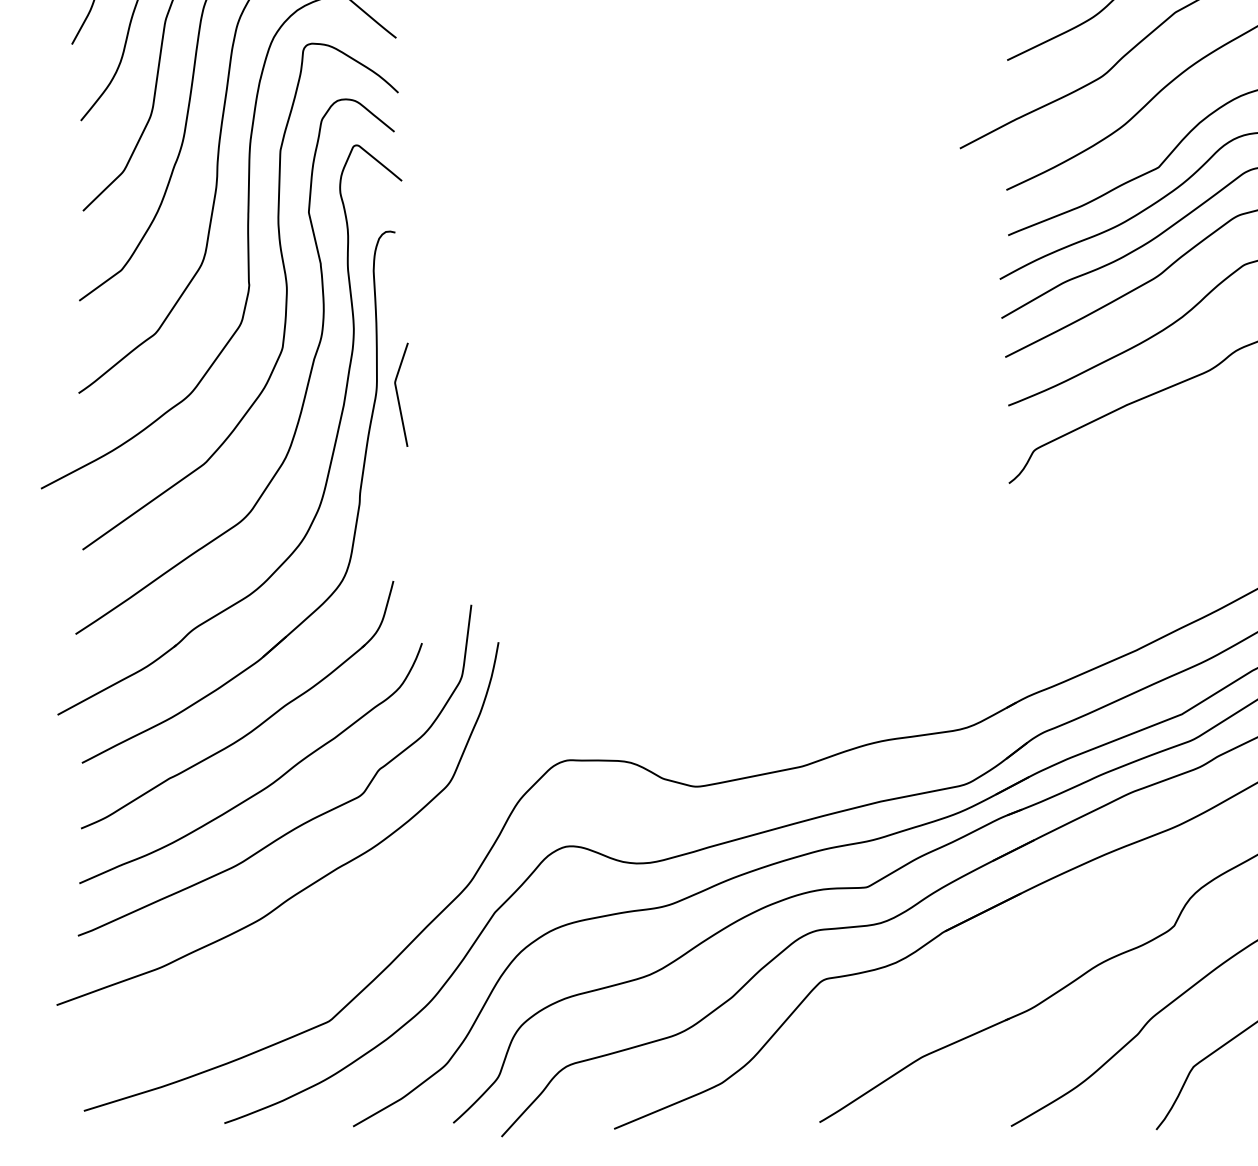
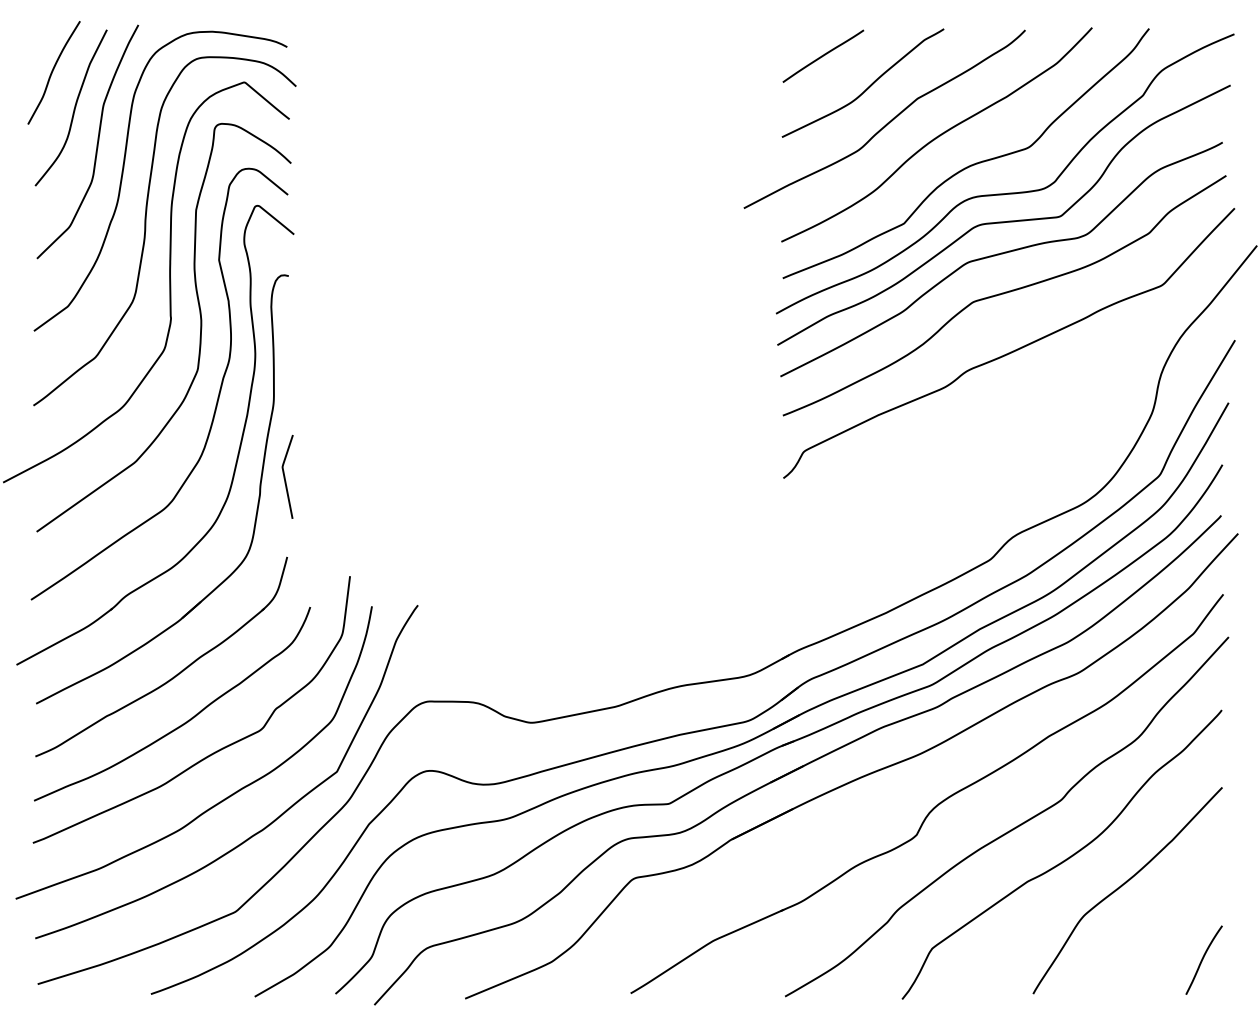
curve: (398, 394) -> (285, 476), moved
curve: (367, 914) -> (266, 825), added

